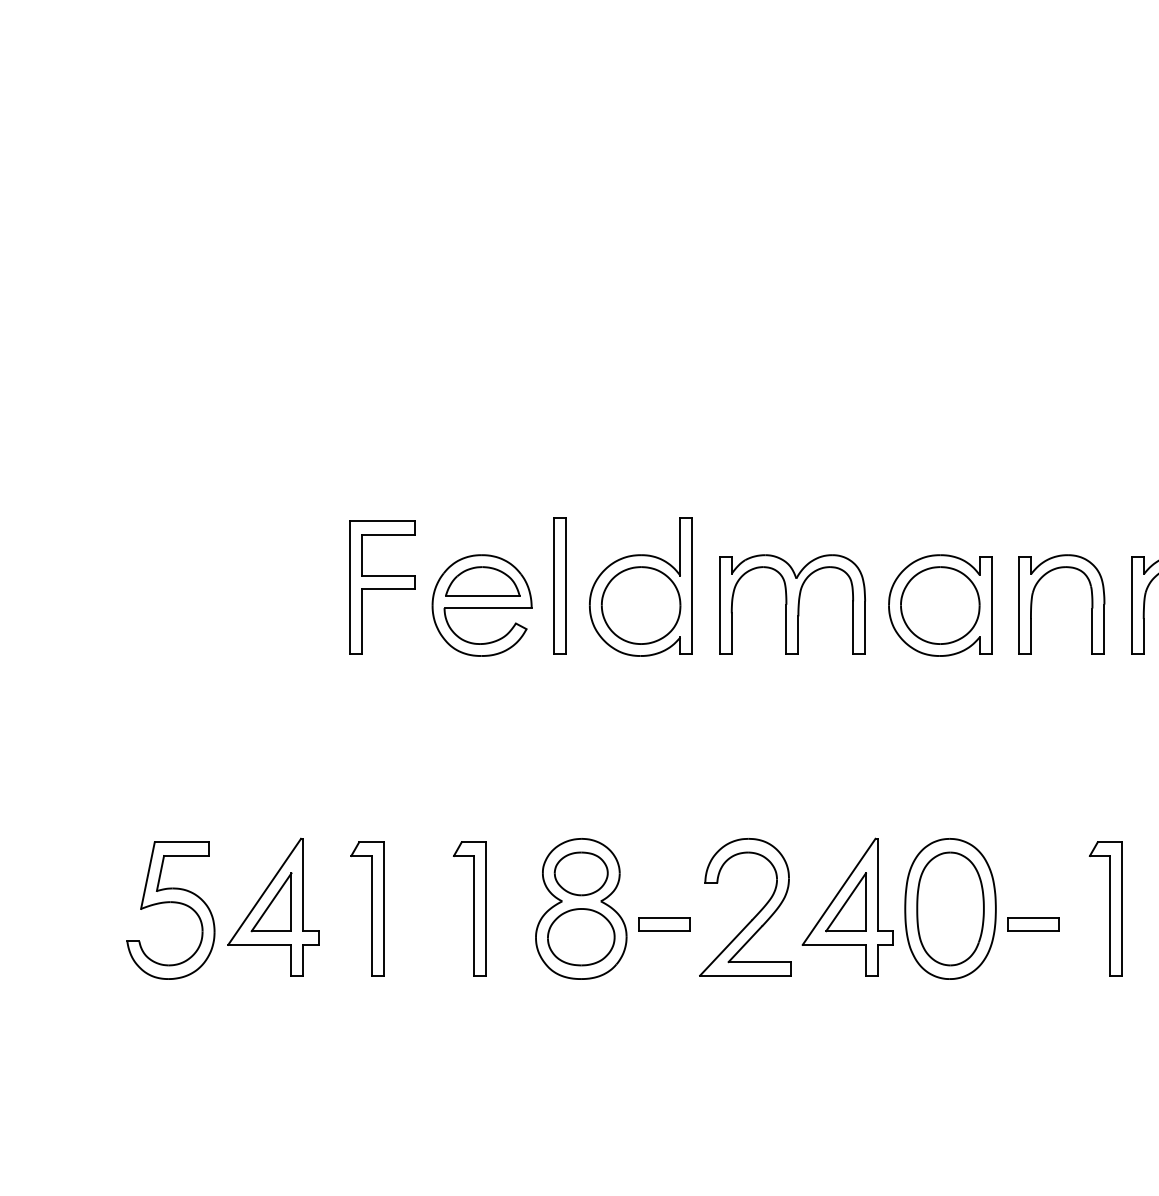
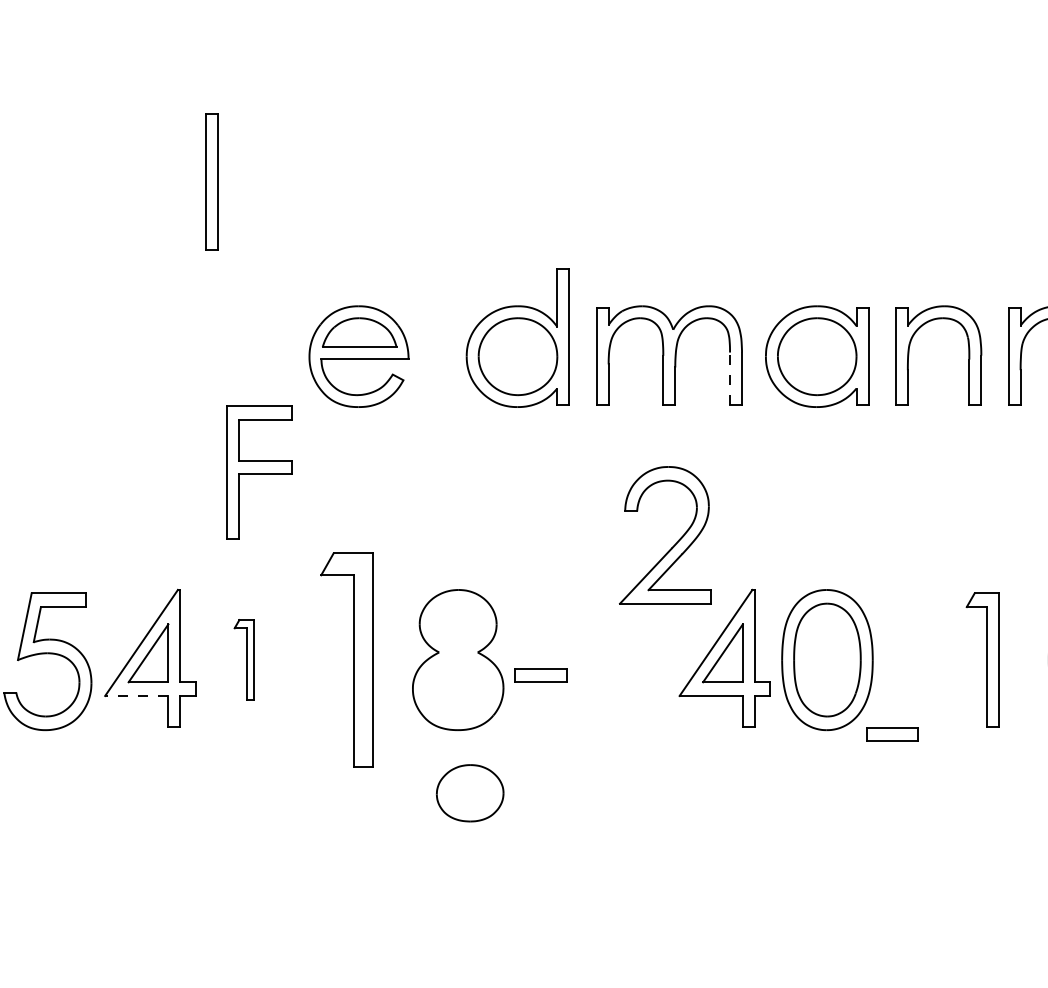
part: (559, 585) -> (211, 181), moved
part: (382, 587) -> (259, 472), moved
line: (853, 627) -> (730, 378), solid -> dashed
part: (580, 873) -> (457, 624), removed
part: (367, 908) -> (244, 659), size x0.6
part: (469, 908) -> (346, 659), size x1.6
part: (754, 916) -> (674, 544), moved
part: (1033, 924) -> (892, 734), moved
part: (581, 937) -> (470, 793), moved
line: (259, 944) -> (136, 695), solid -> dashed

